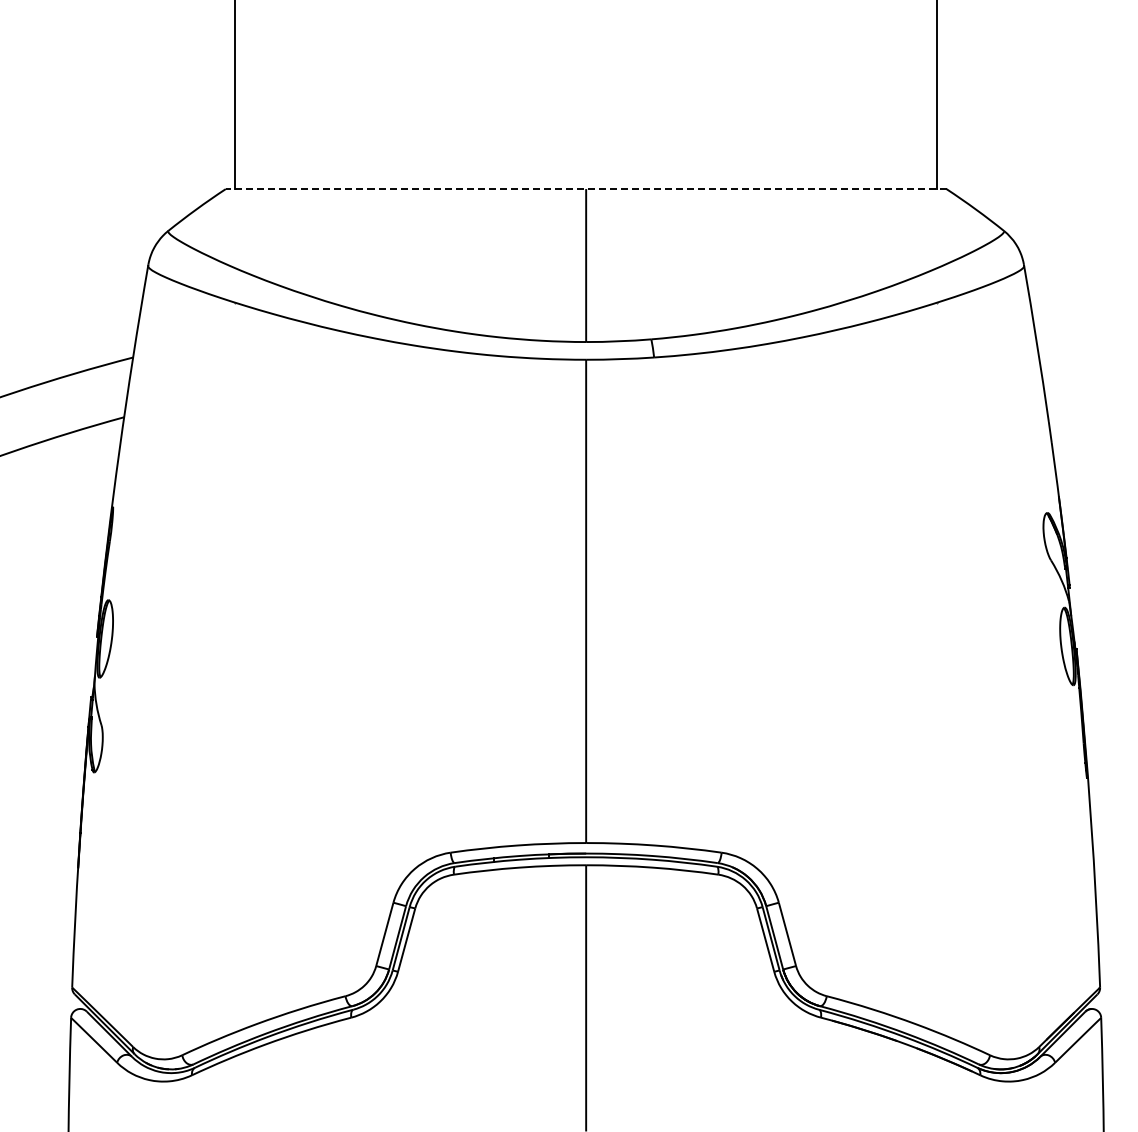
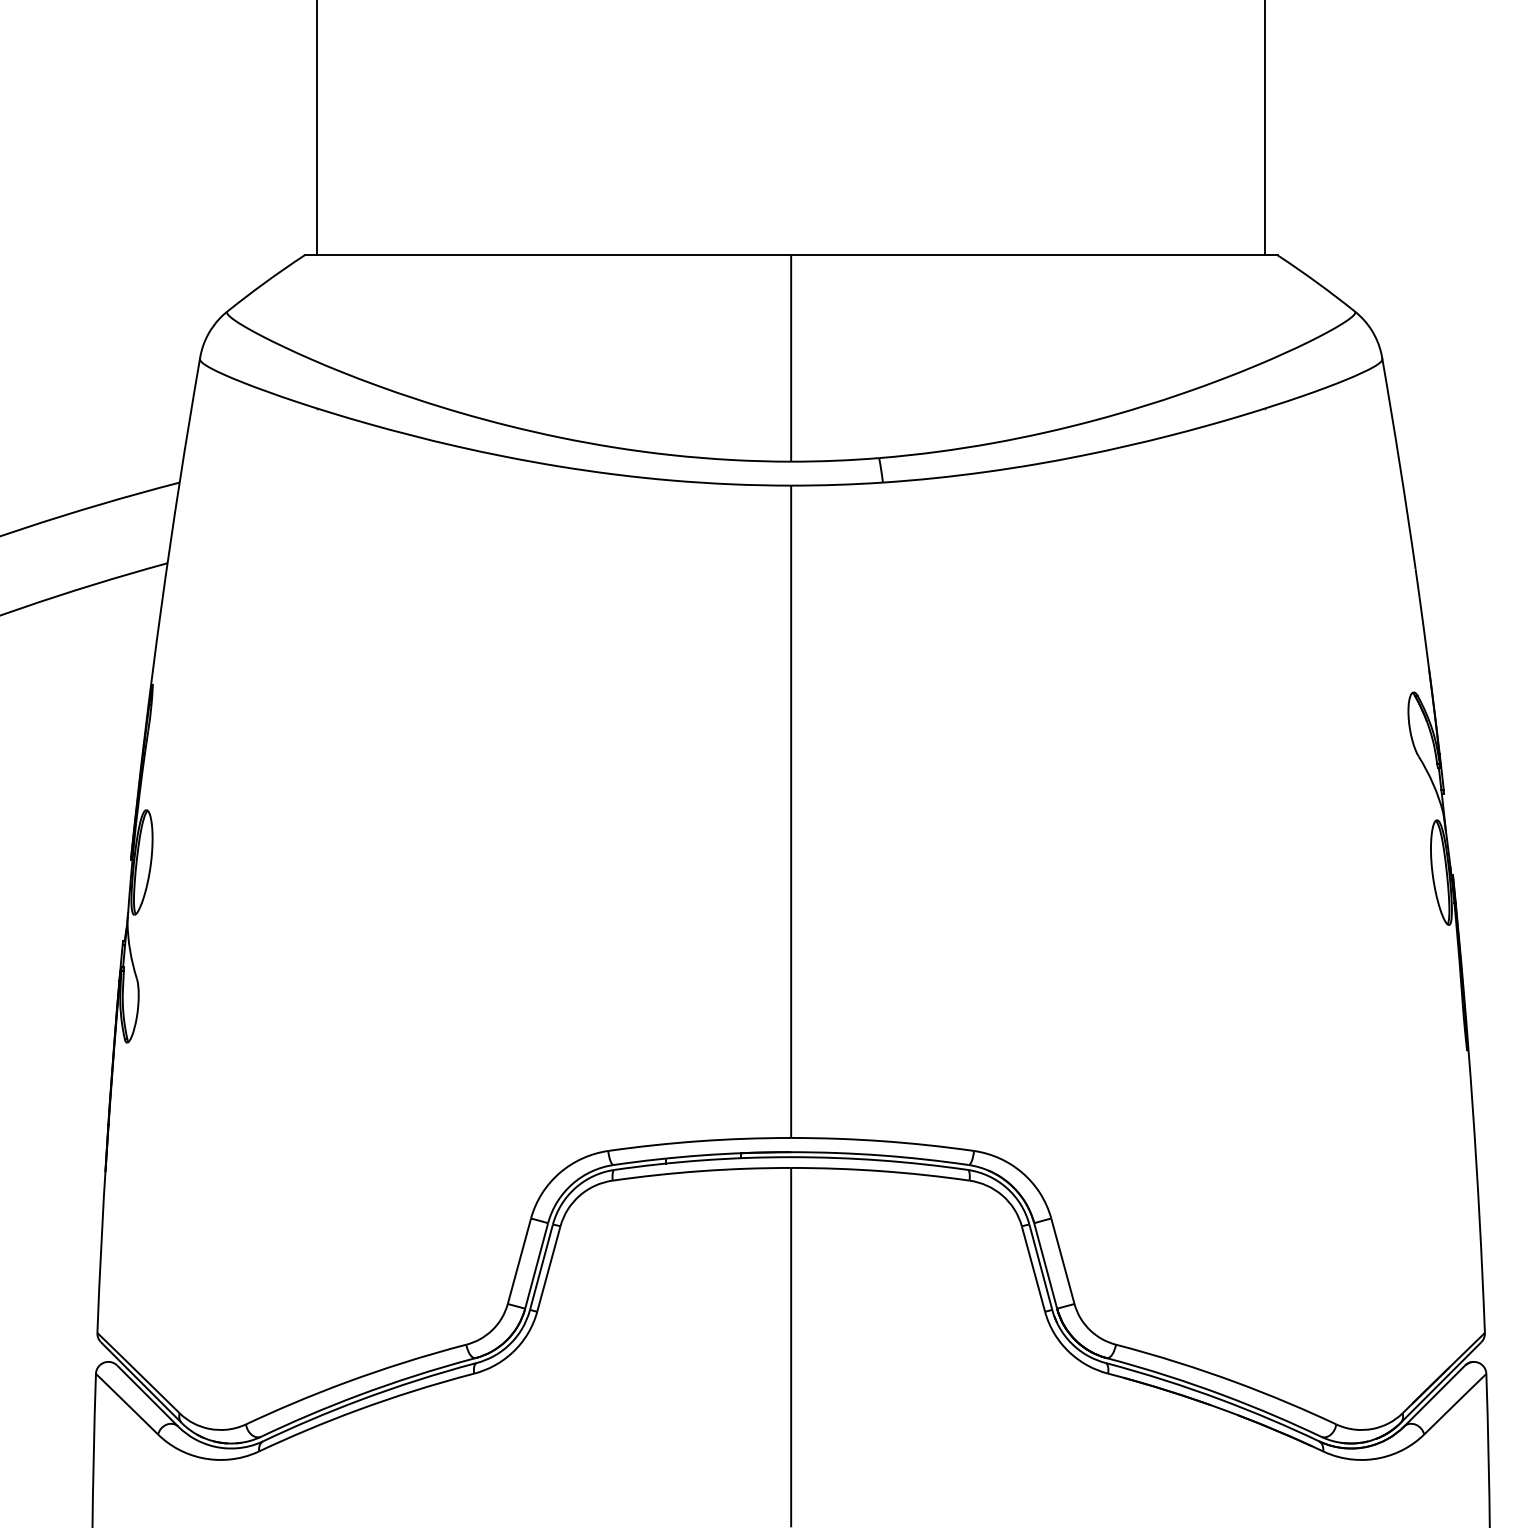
line: (585, 189) -> (790, 255), dashed -> solid

